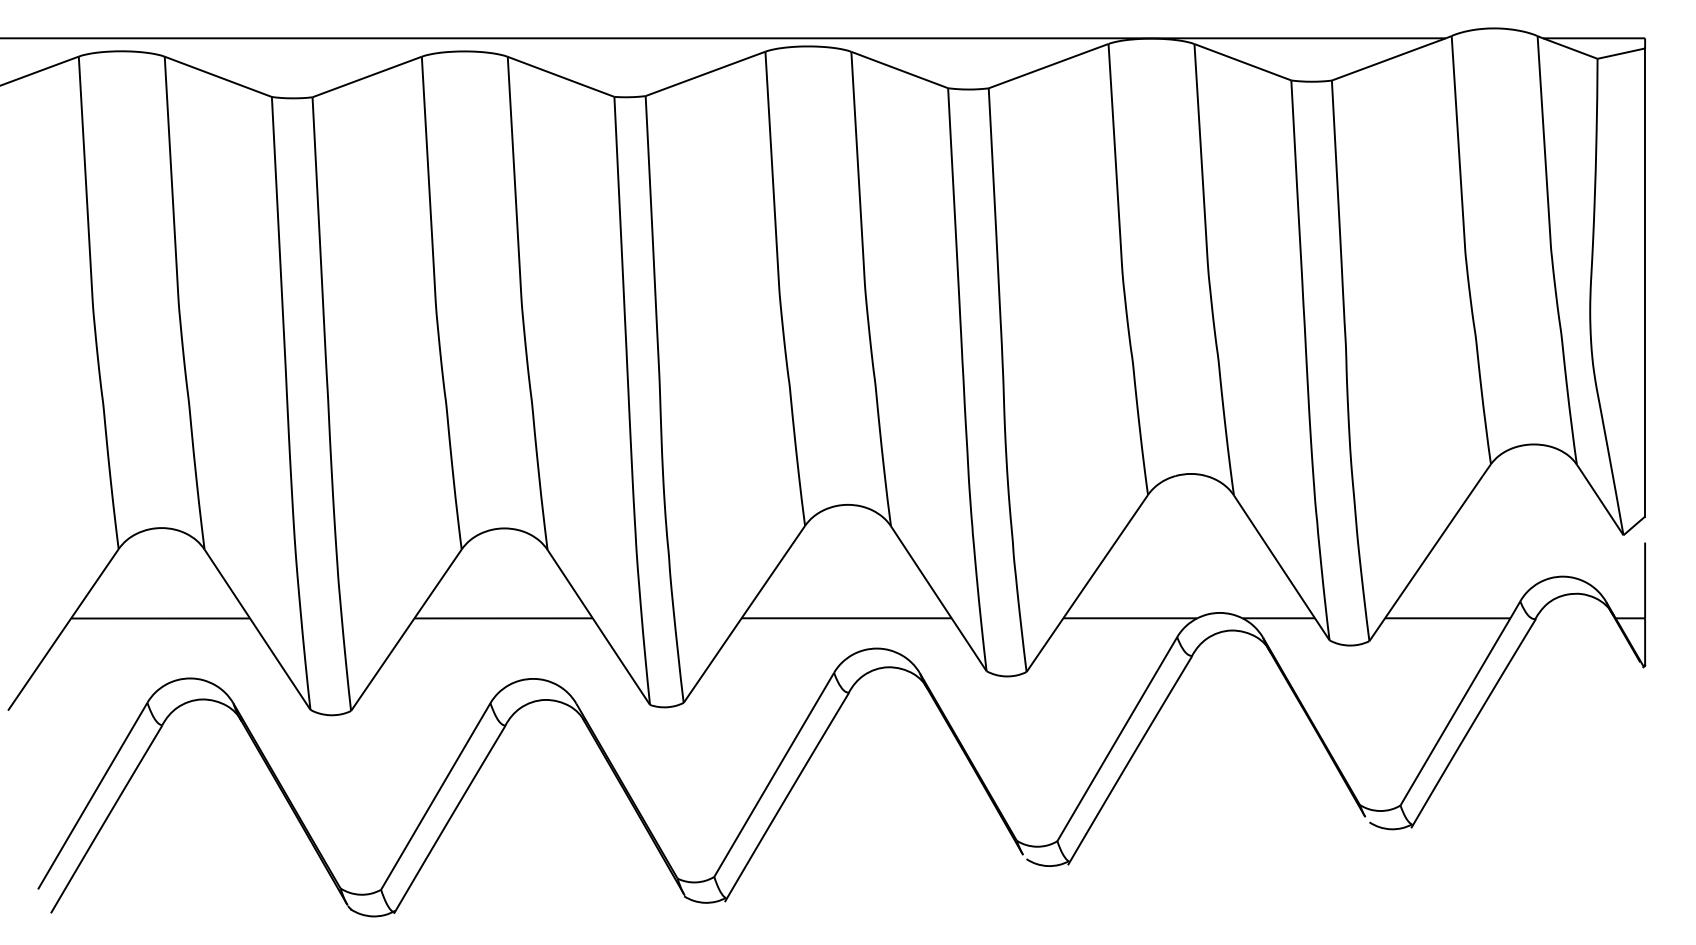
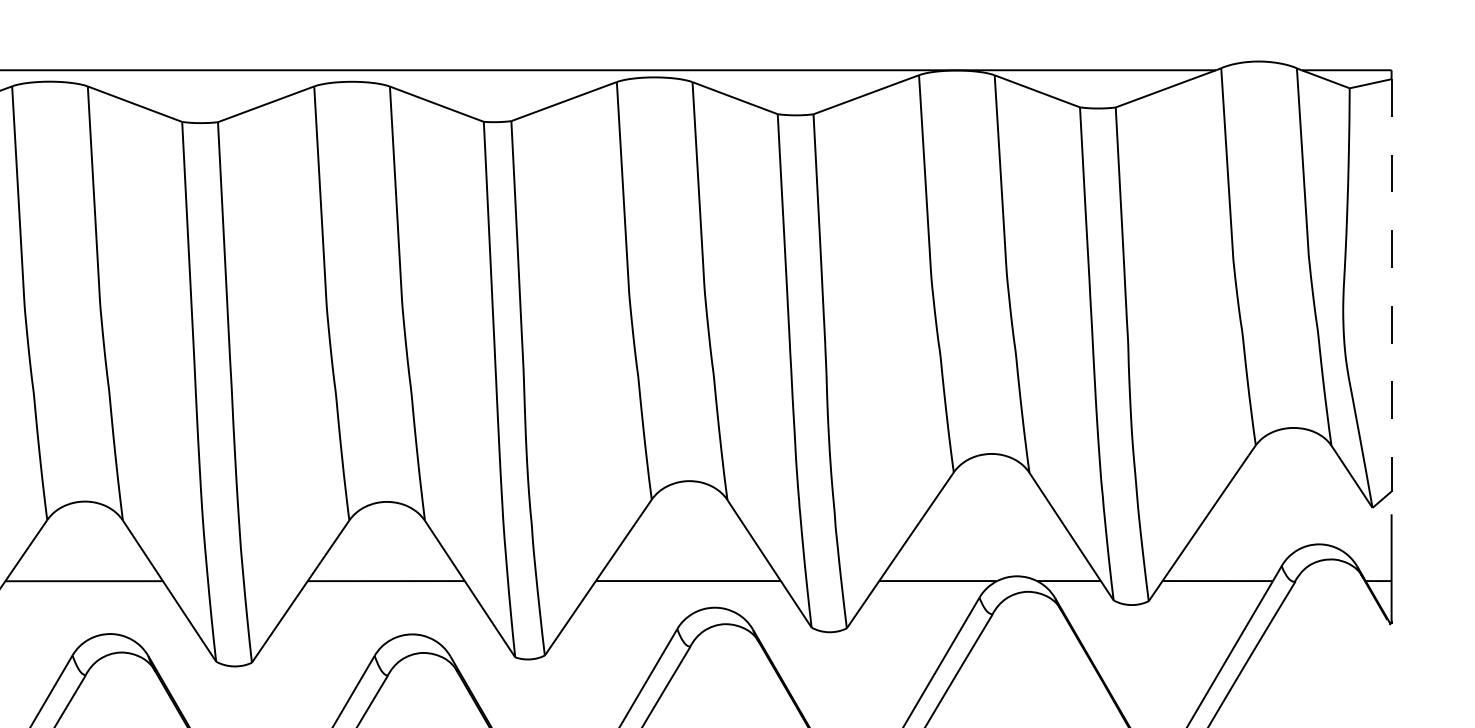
line: (1645, 283) -> (1391, 286), solid -> dashed

